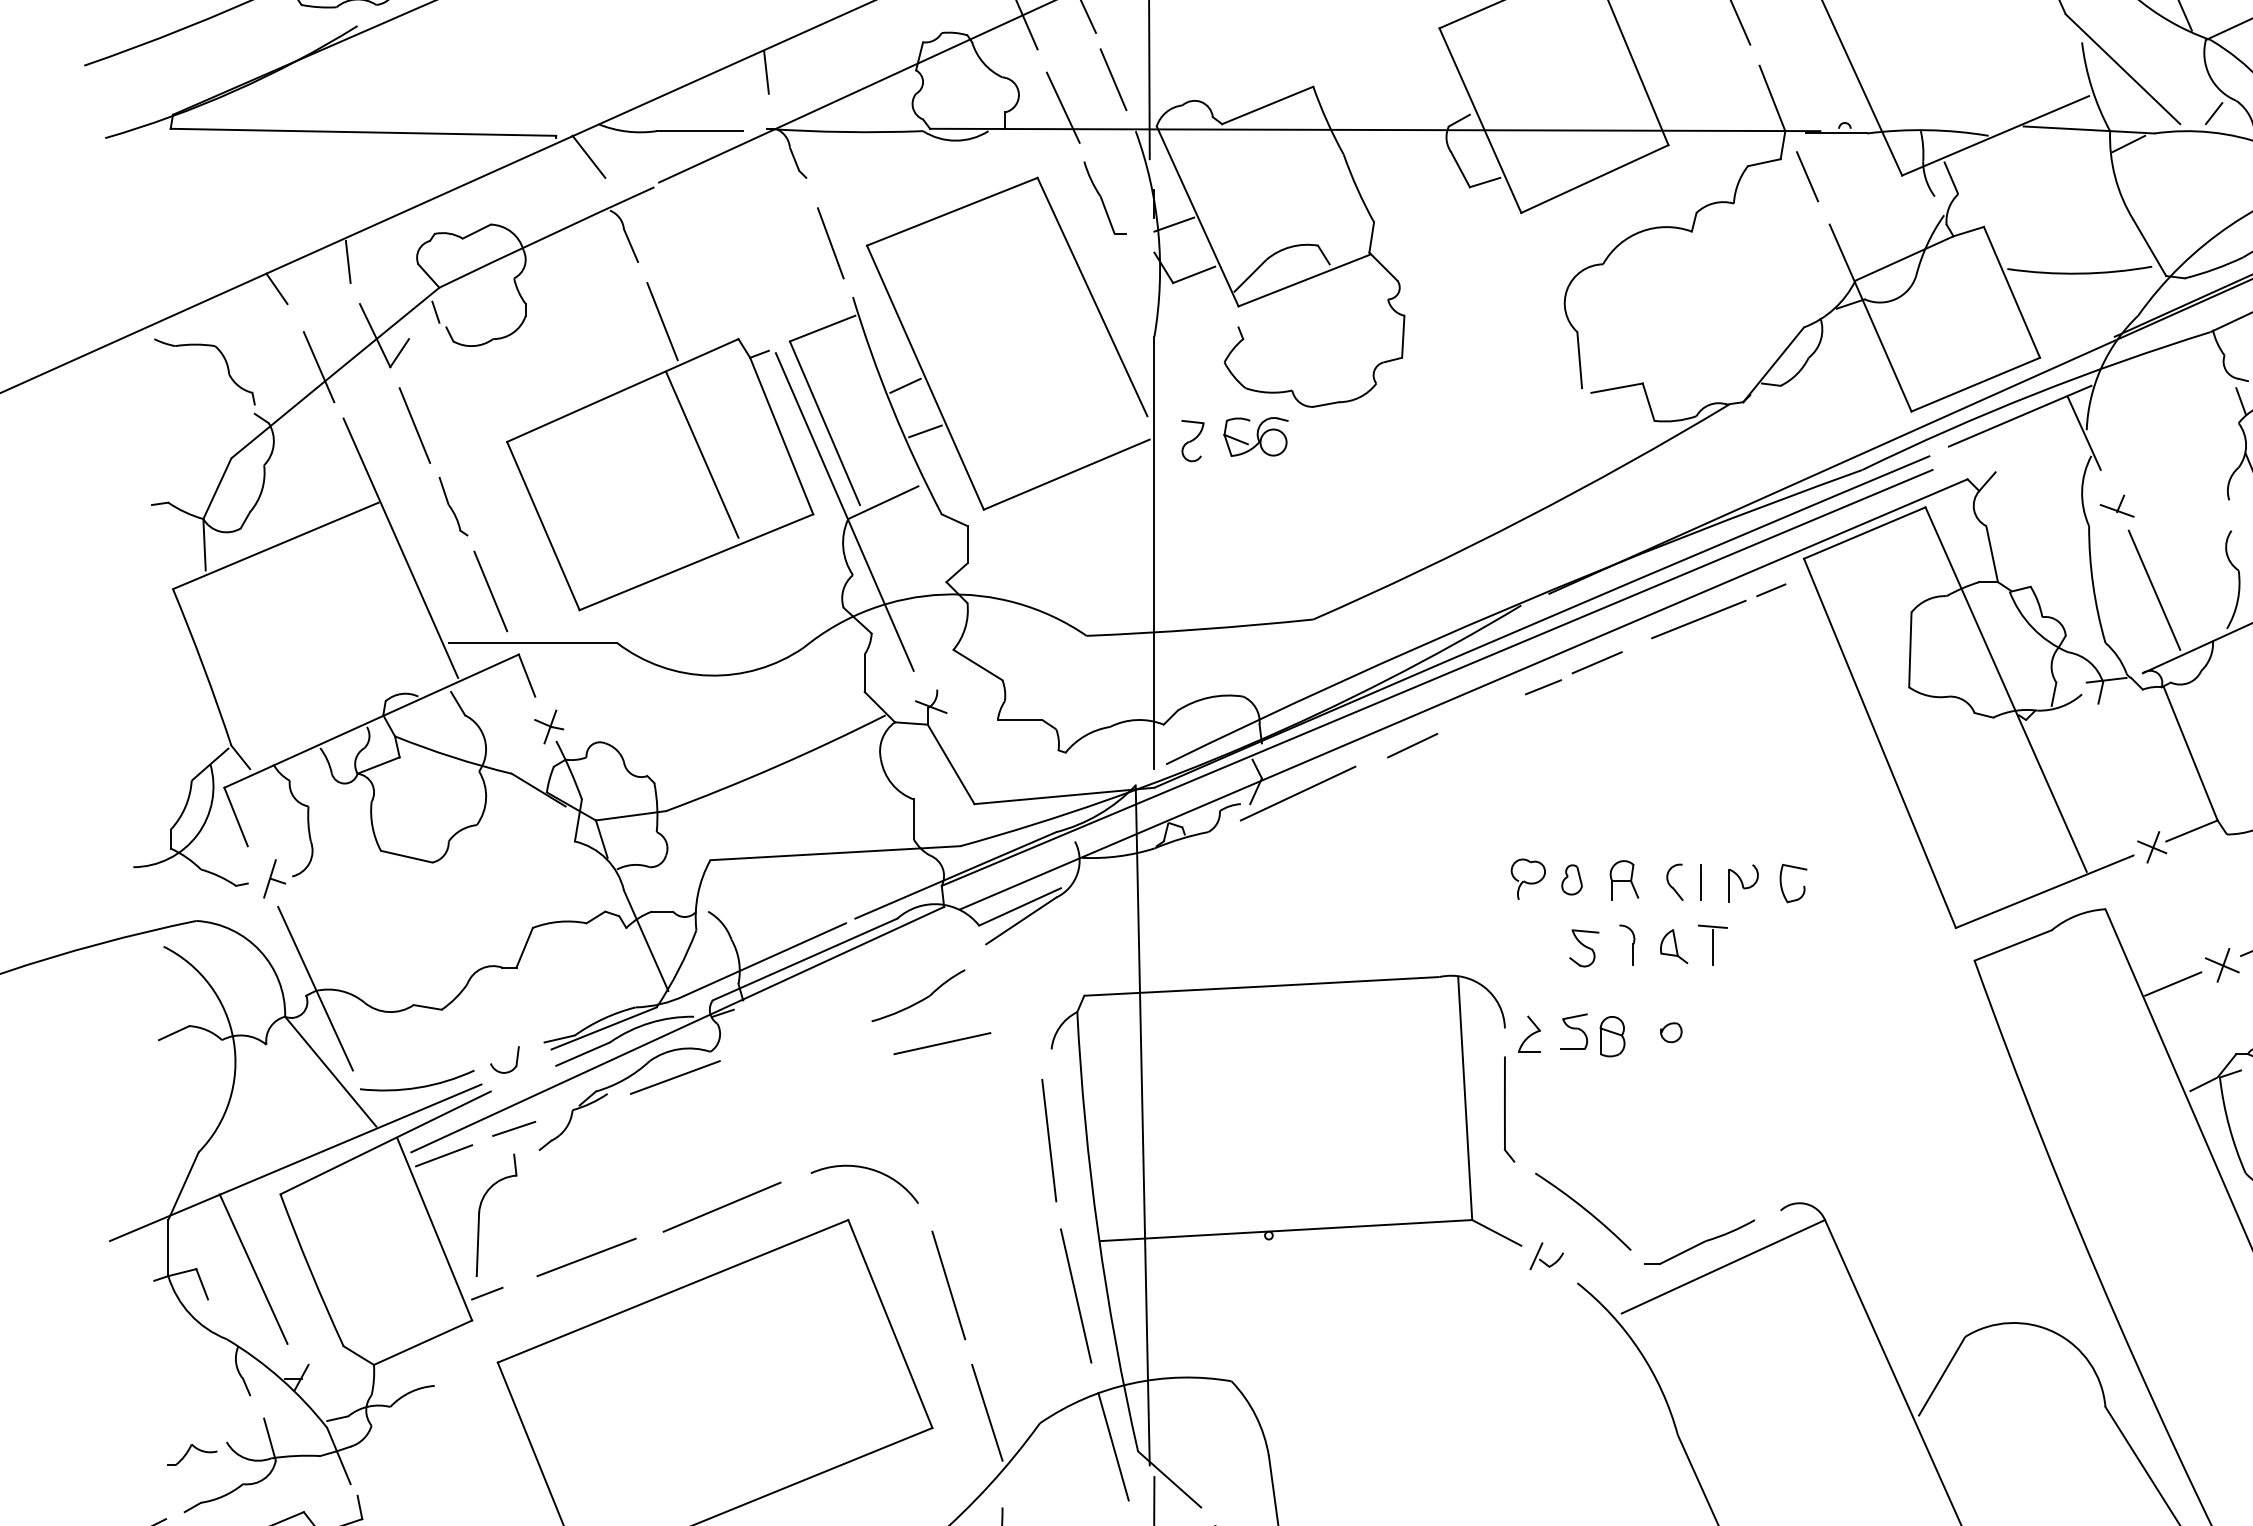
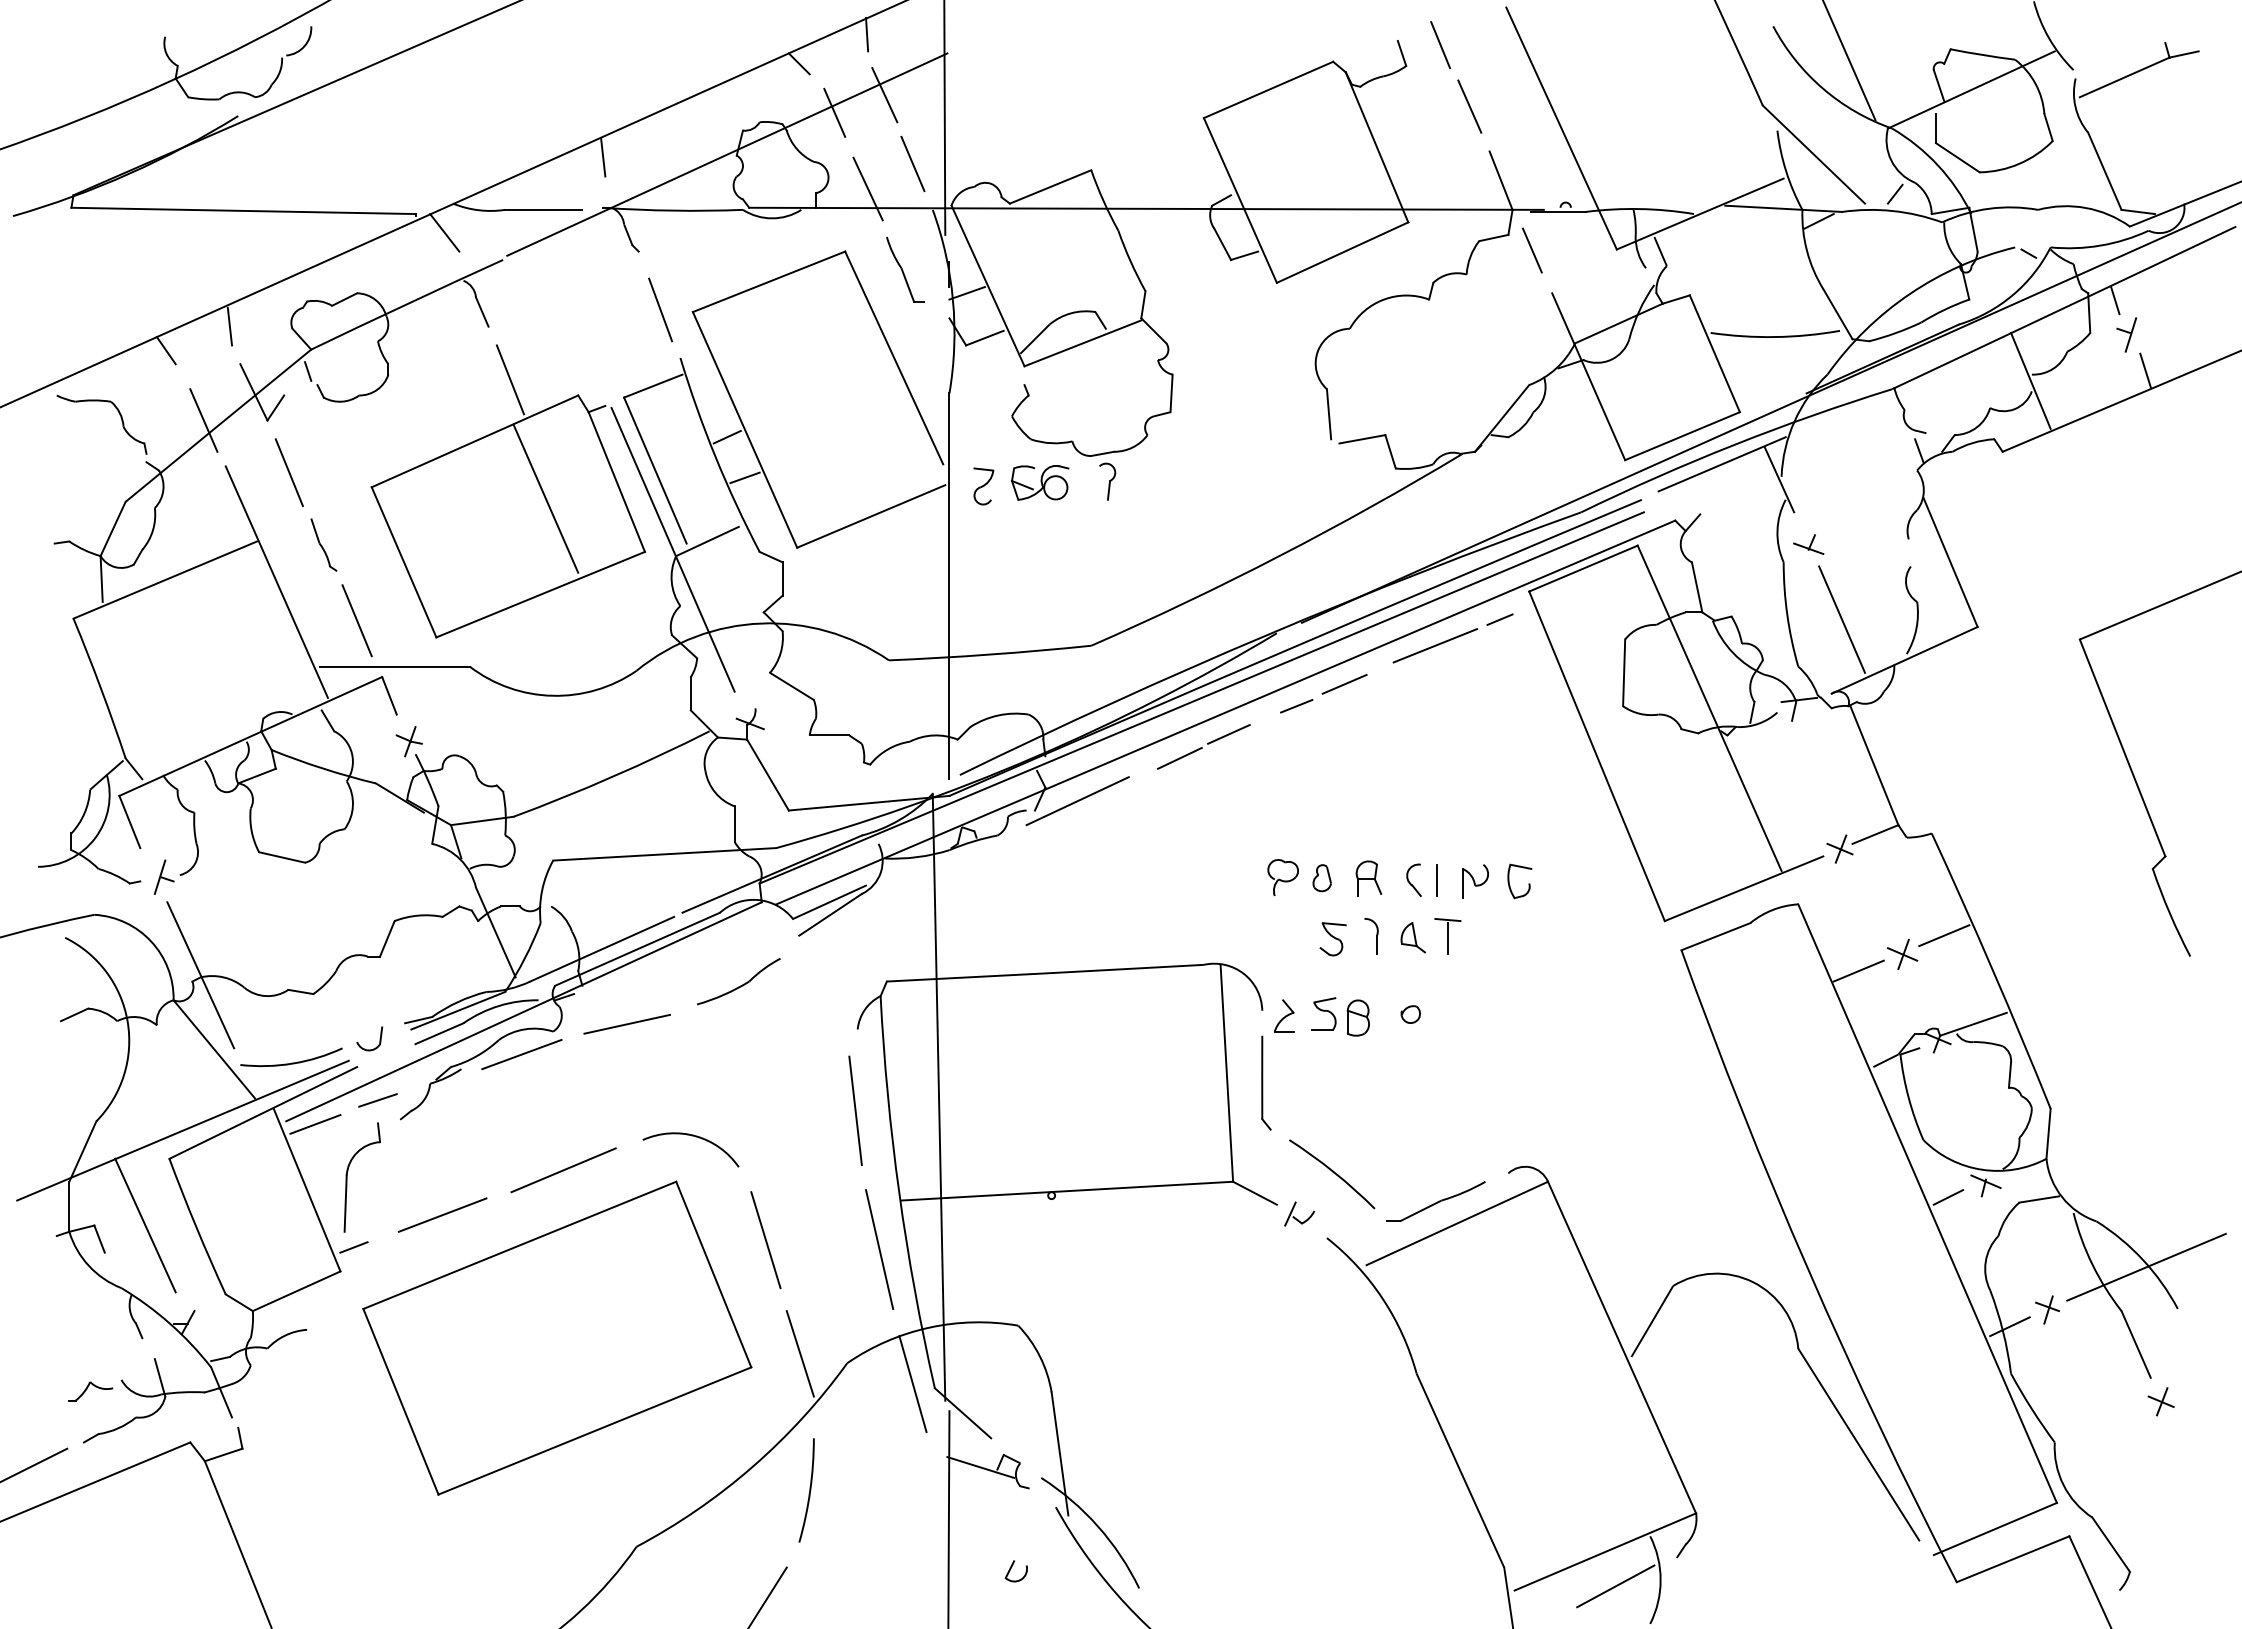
part: (1331, 435) -> (1107, 481), added
line: (1467, 718) -> (1228, 734), added
line: (941, 1043) -> (626, 1024), moved

